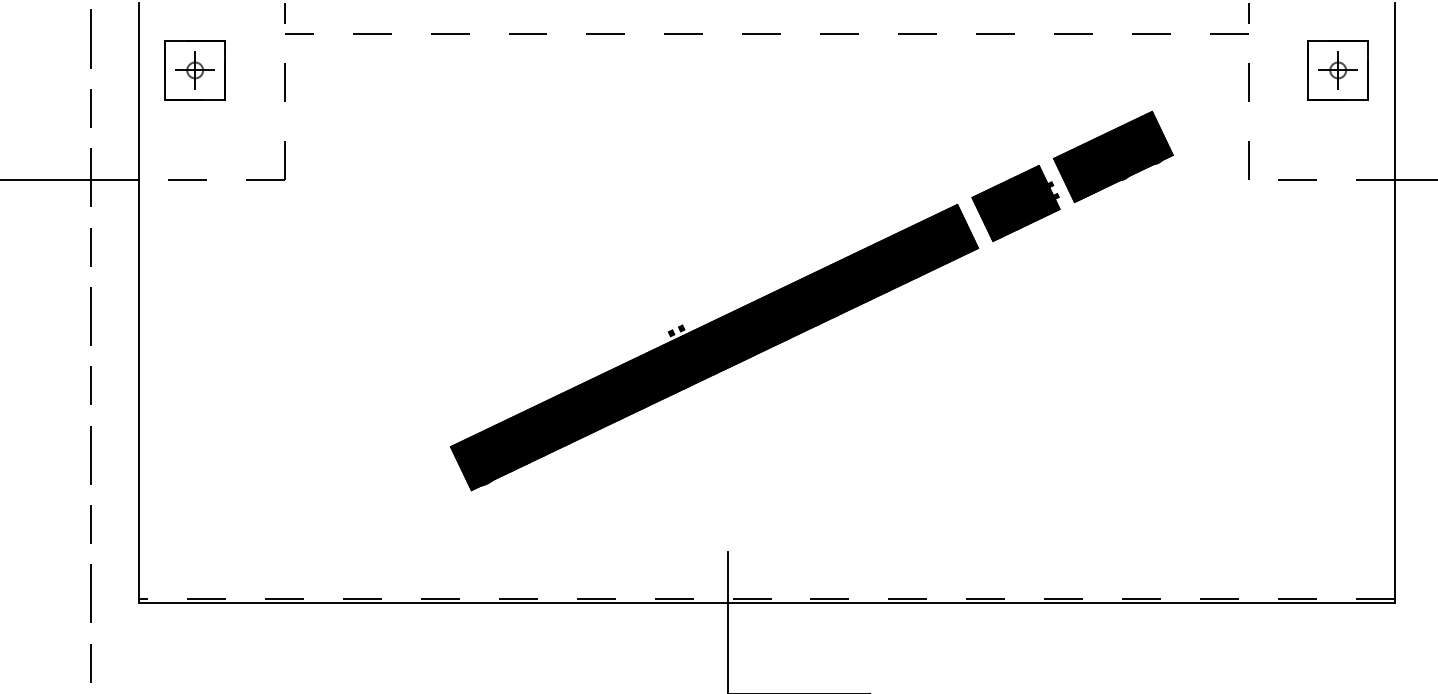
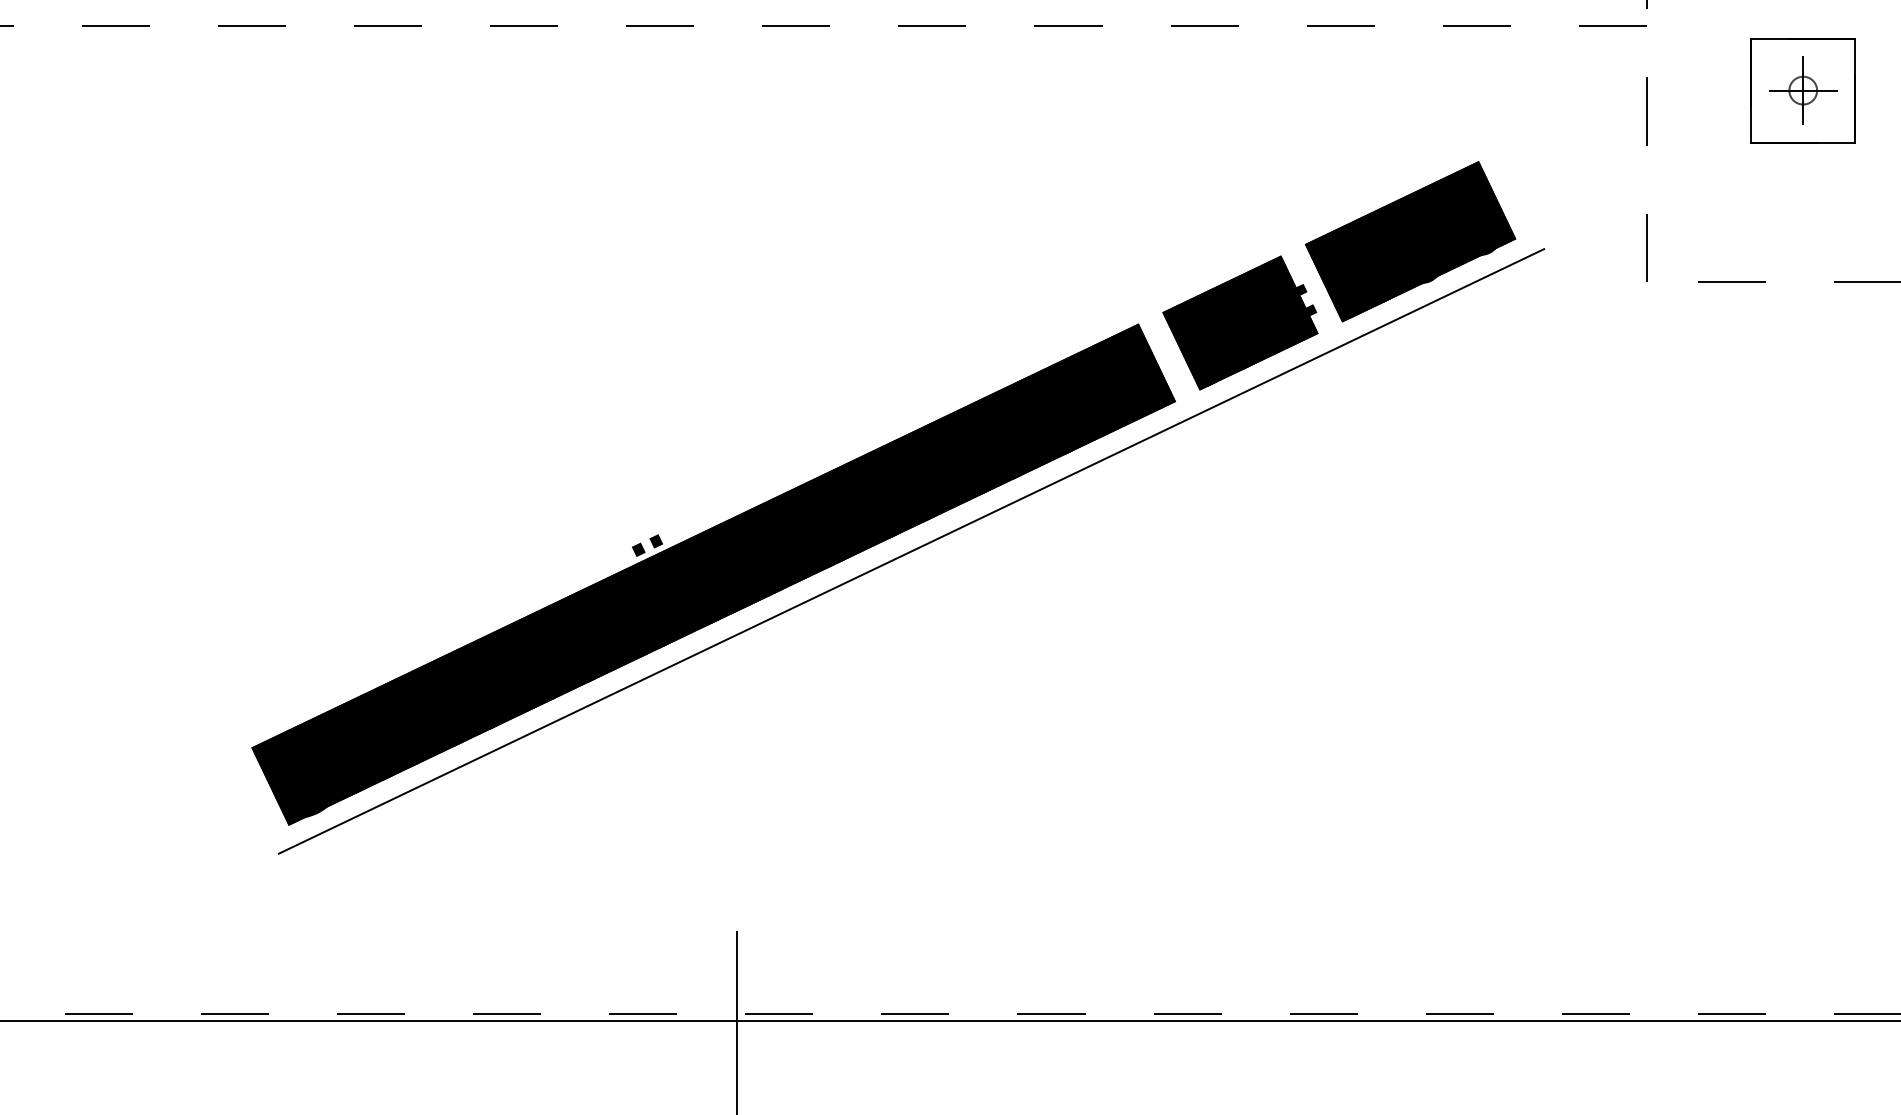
line: (827, 334) -> (911, 551), added

